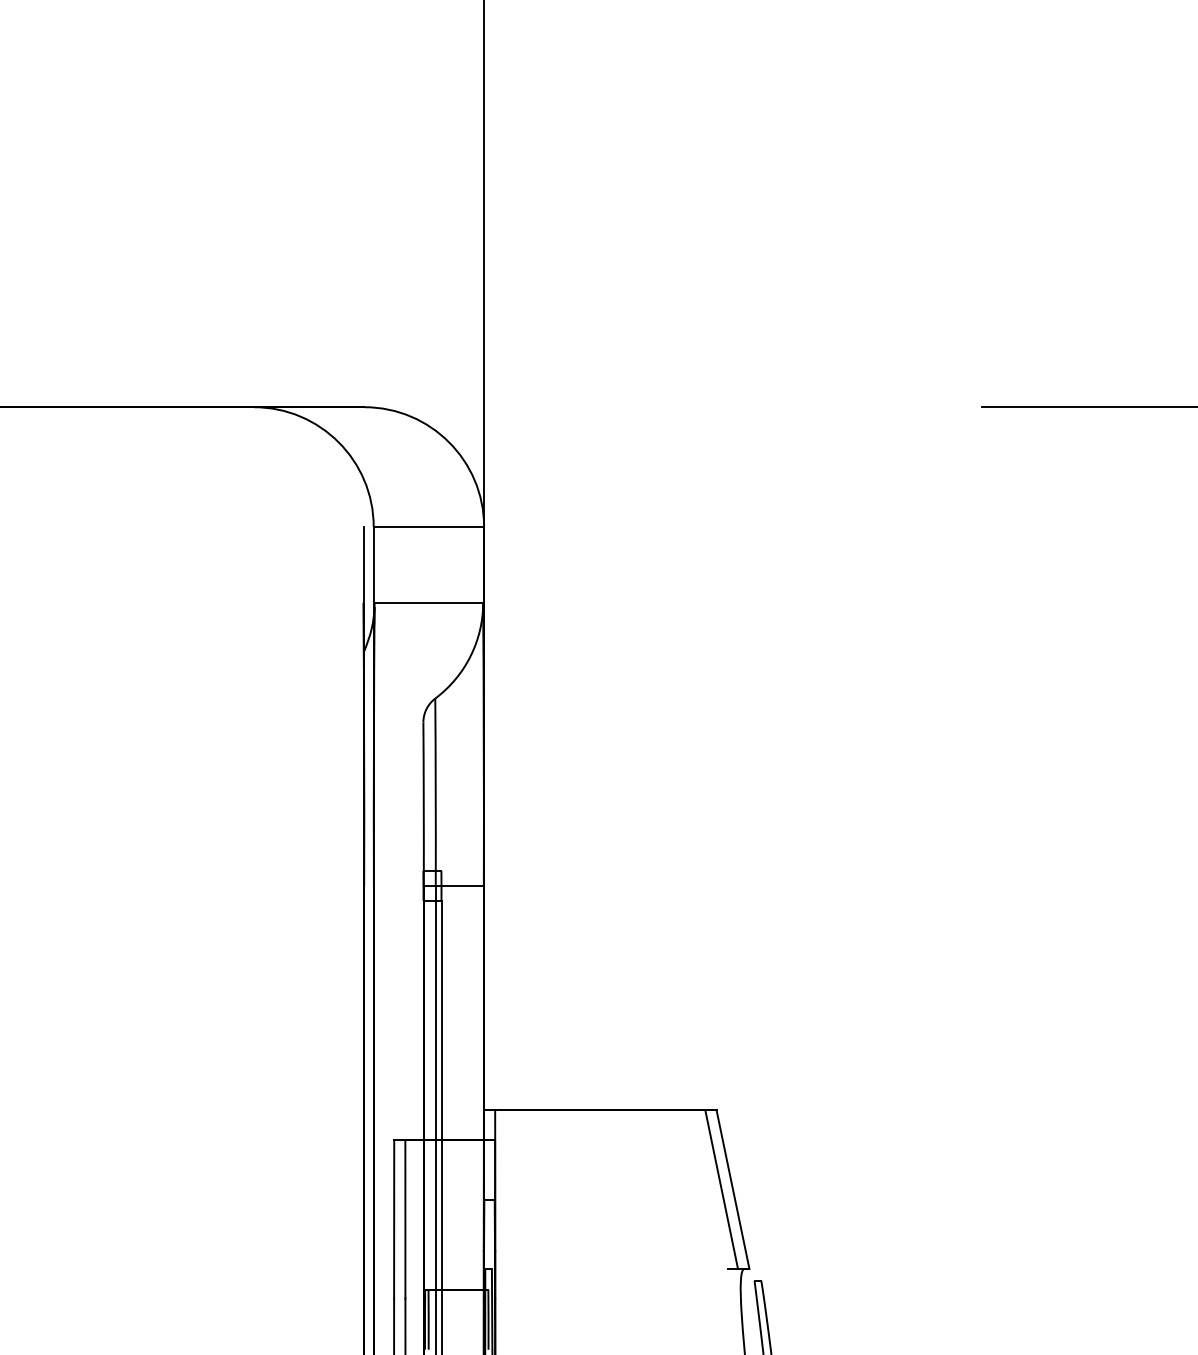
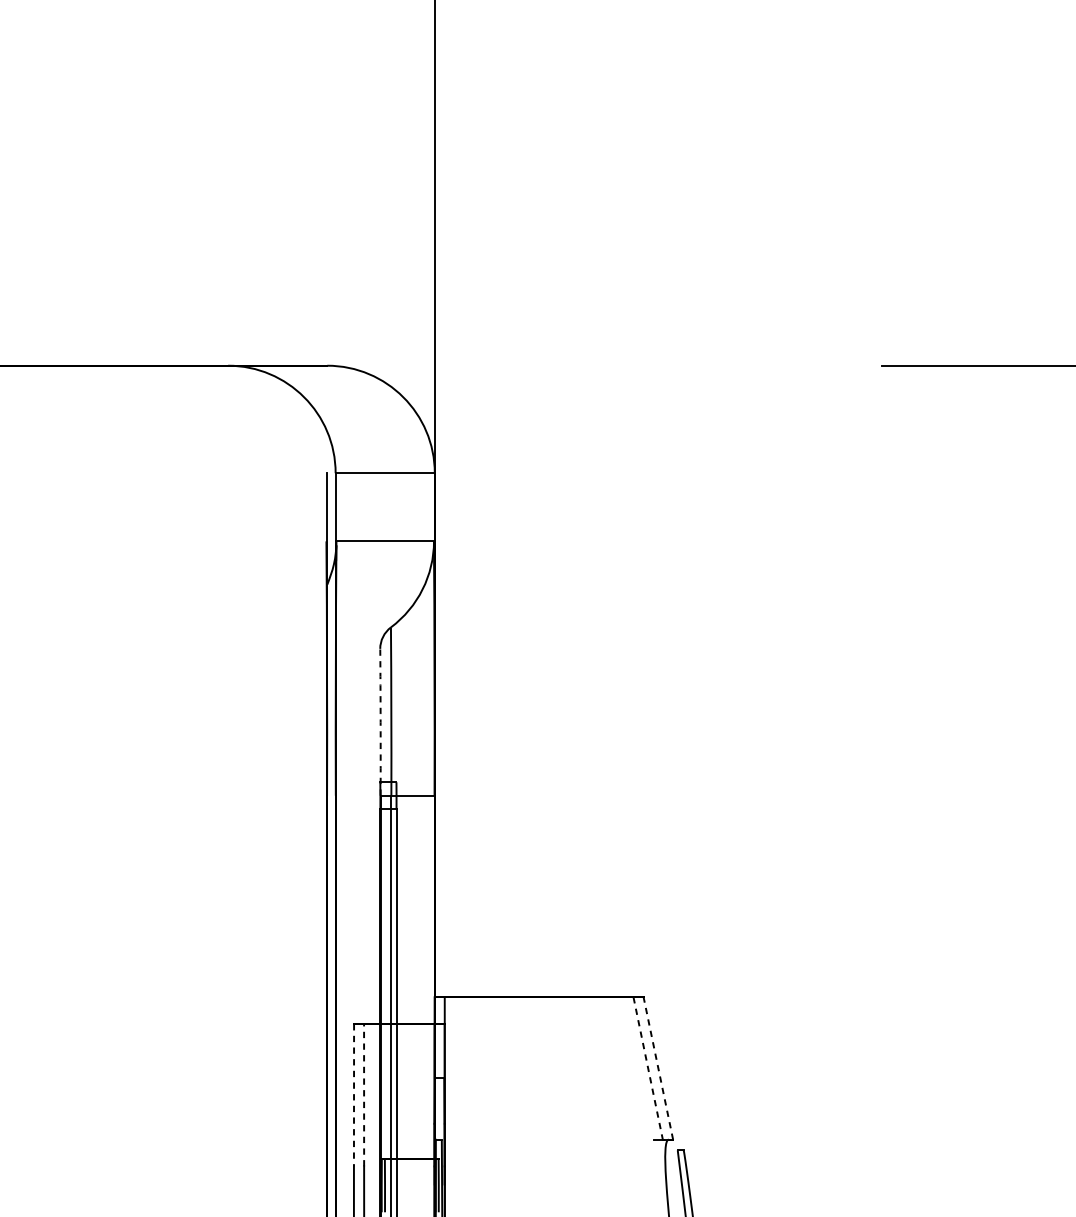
arc: (423, 804) -> (380, 722), solid -> dashed
line: (721, 1189) -> (648, 1068), solid -> dashed
line: (733, 1189) -> (658, 1068), solid -> dashed
line: (405, 1218) -> (364, 1094), solid -> dashed
line: (394, 1219) -> (354, 1095), solid -> dashed

